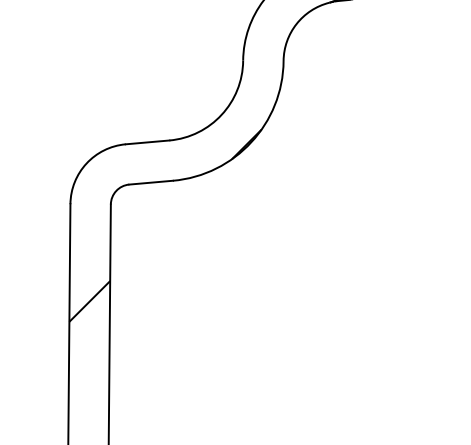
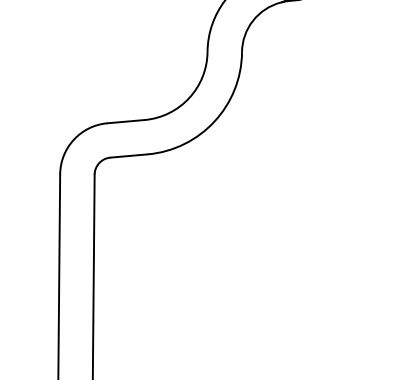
hatch: (165, 225) -> (141, 192), removed

